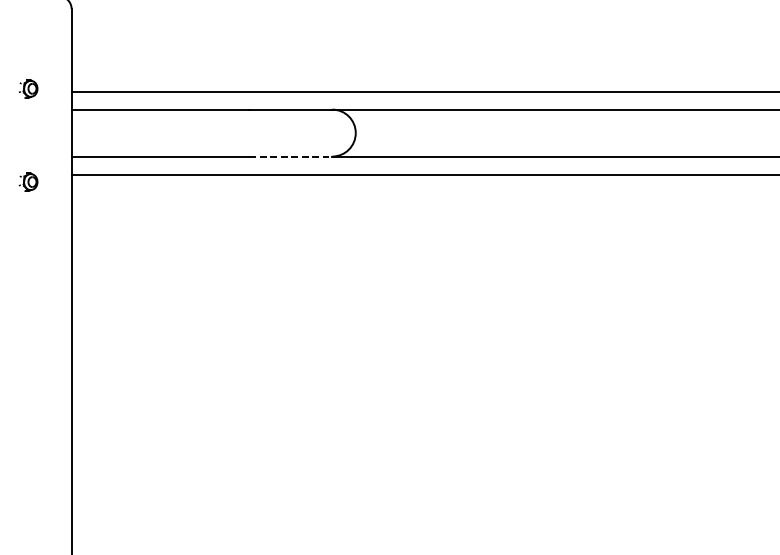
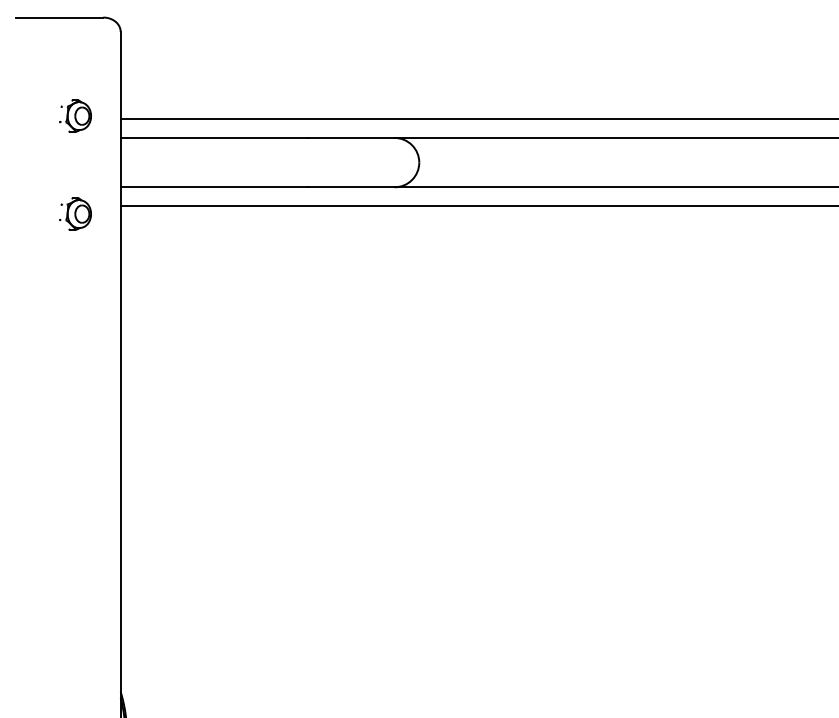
part: (28, 88) -> (75, 115), size x1.67
line: (291, 156) -> (351, 187), dashed -> solid
part: (28, 181) -> (75, 213), size x1.67

